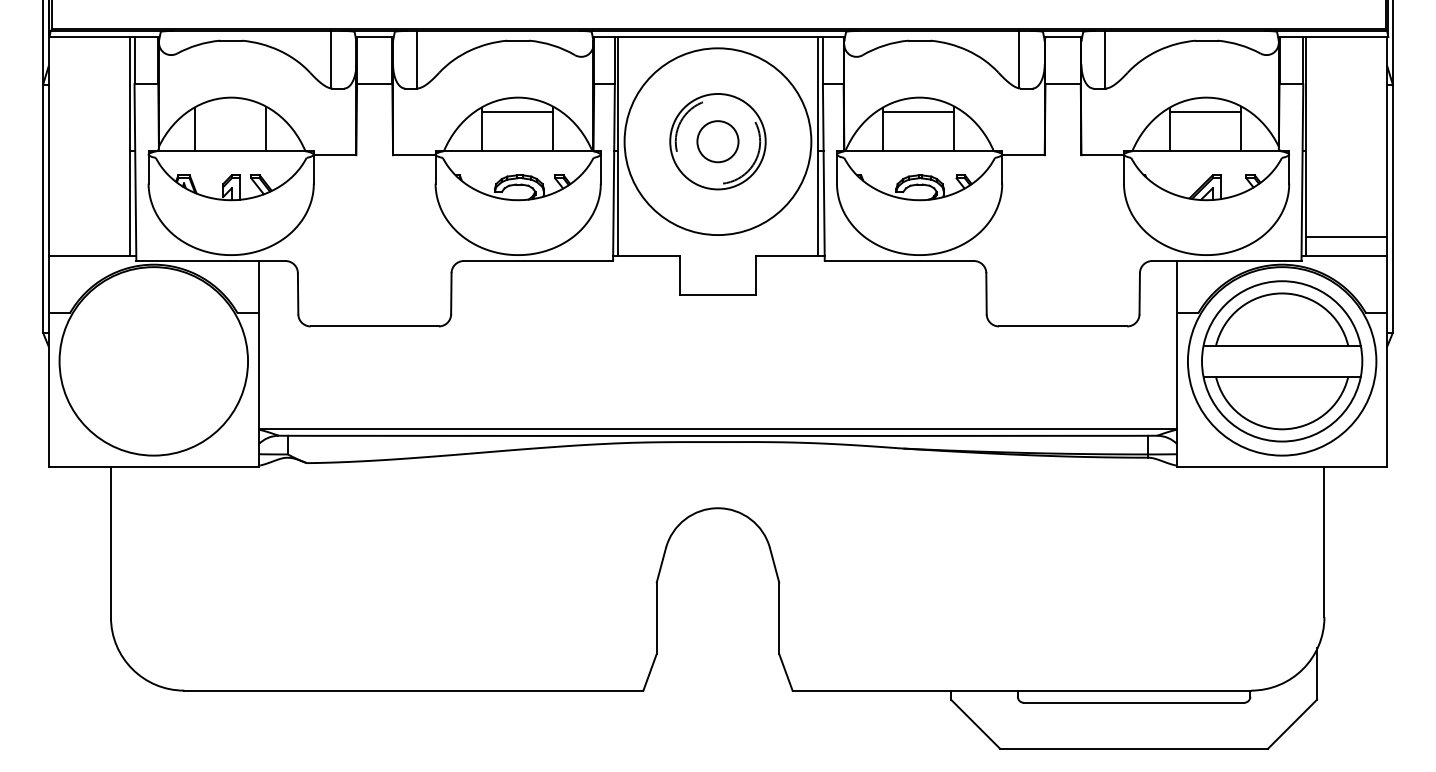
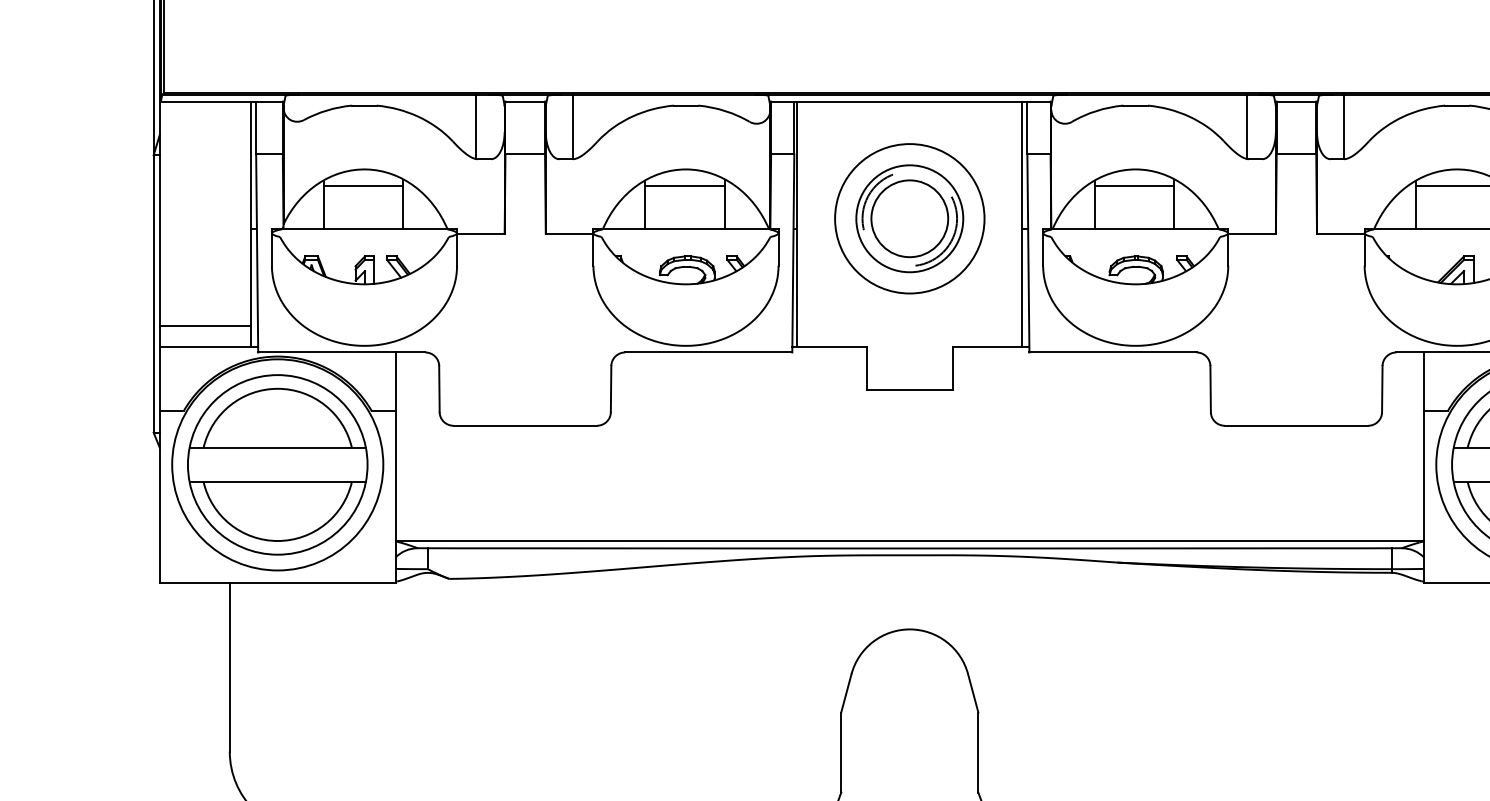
line: (229, 112) -> (362, 186), added
circle: (717, 141) -> (909, 218), size x0.71
circle: (717, 141) -> (909, 218), size x1.67
line: (88, 237) -> (204, 326), added
part: (153, 361) -> (277, 465), added

